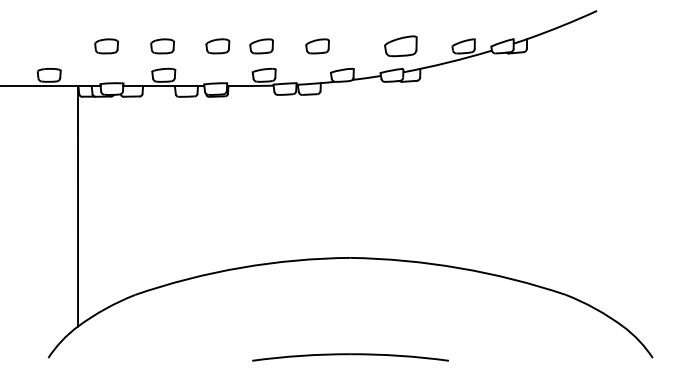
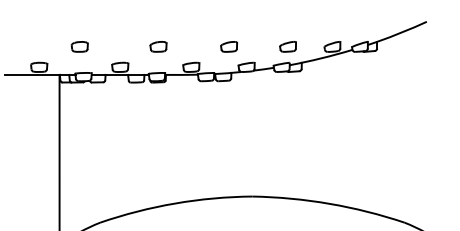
part: (162, 46) -> (119, 46), removed
part: (261, 46) -> (189, 46), removed
part: (400, 46) -> (287, 46), size x0.71

